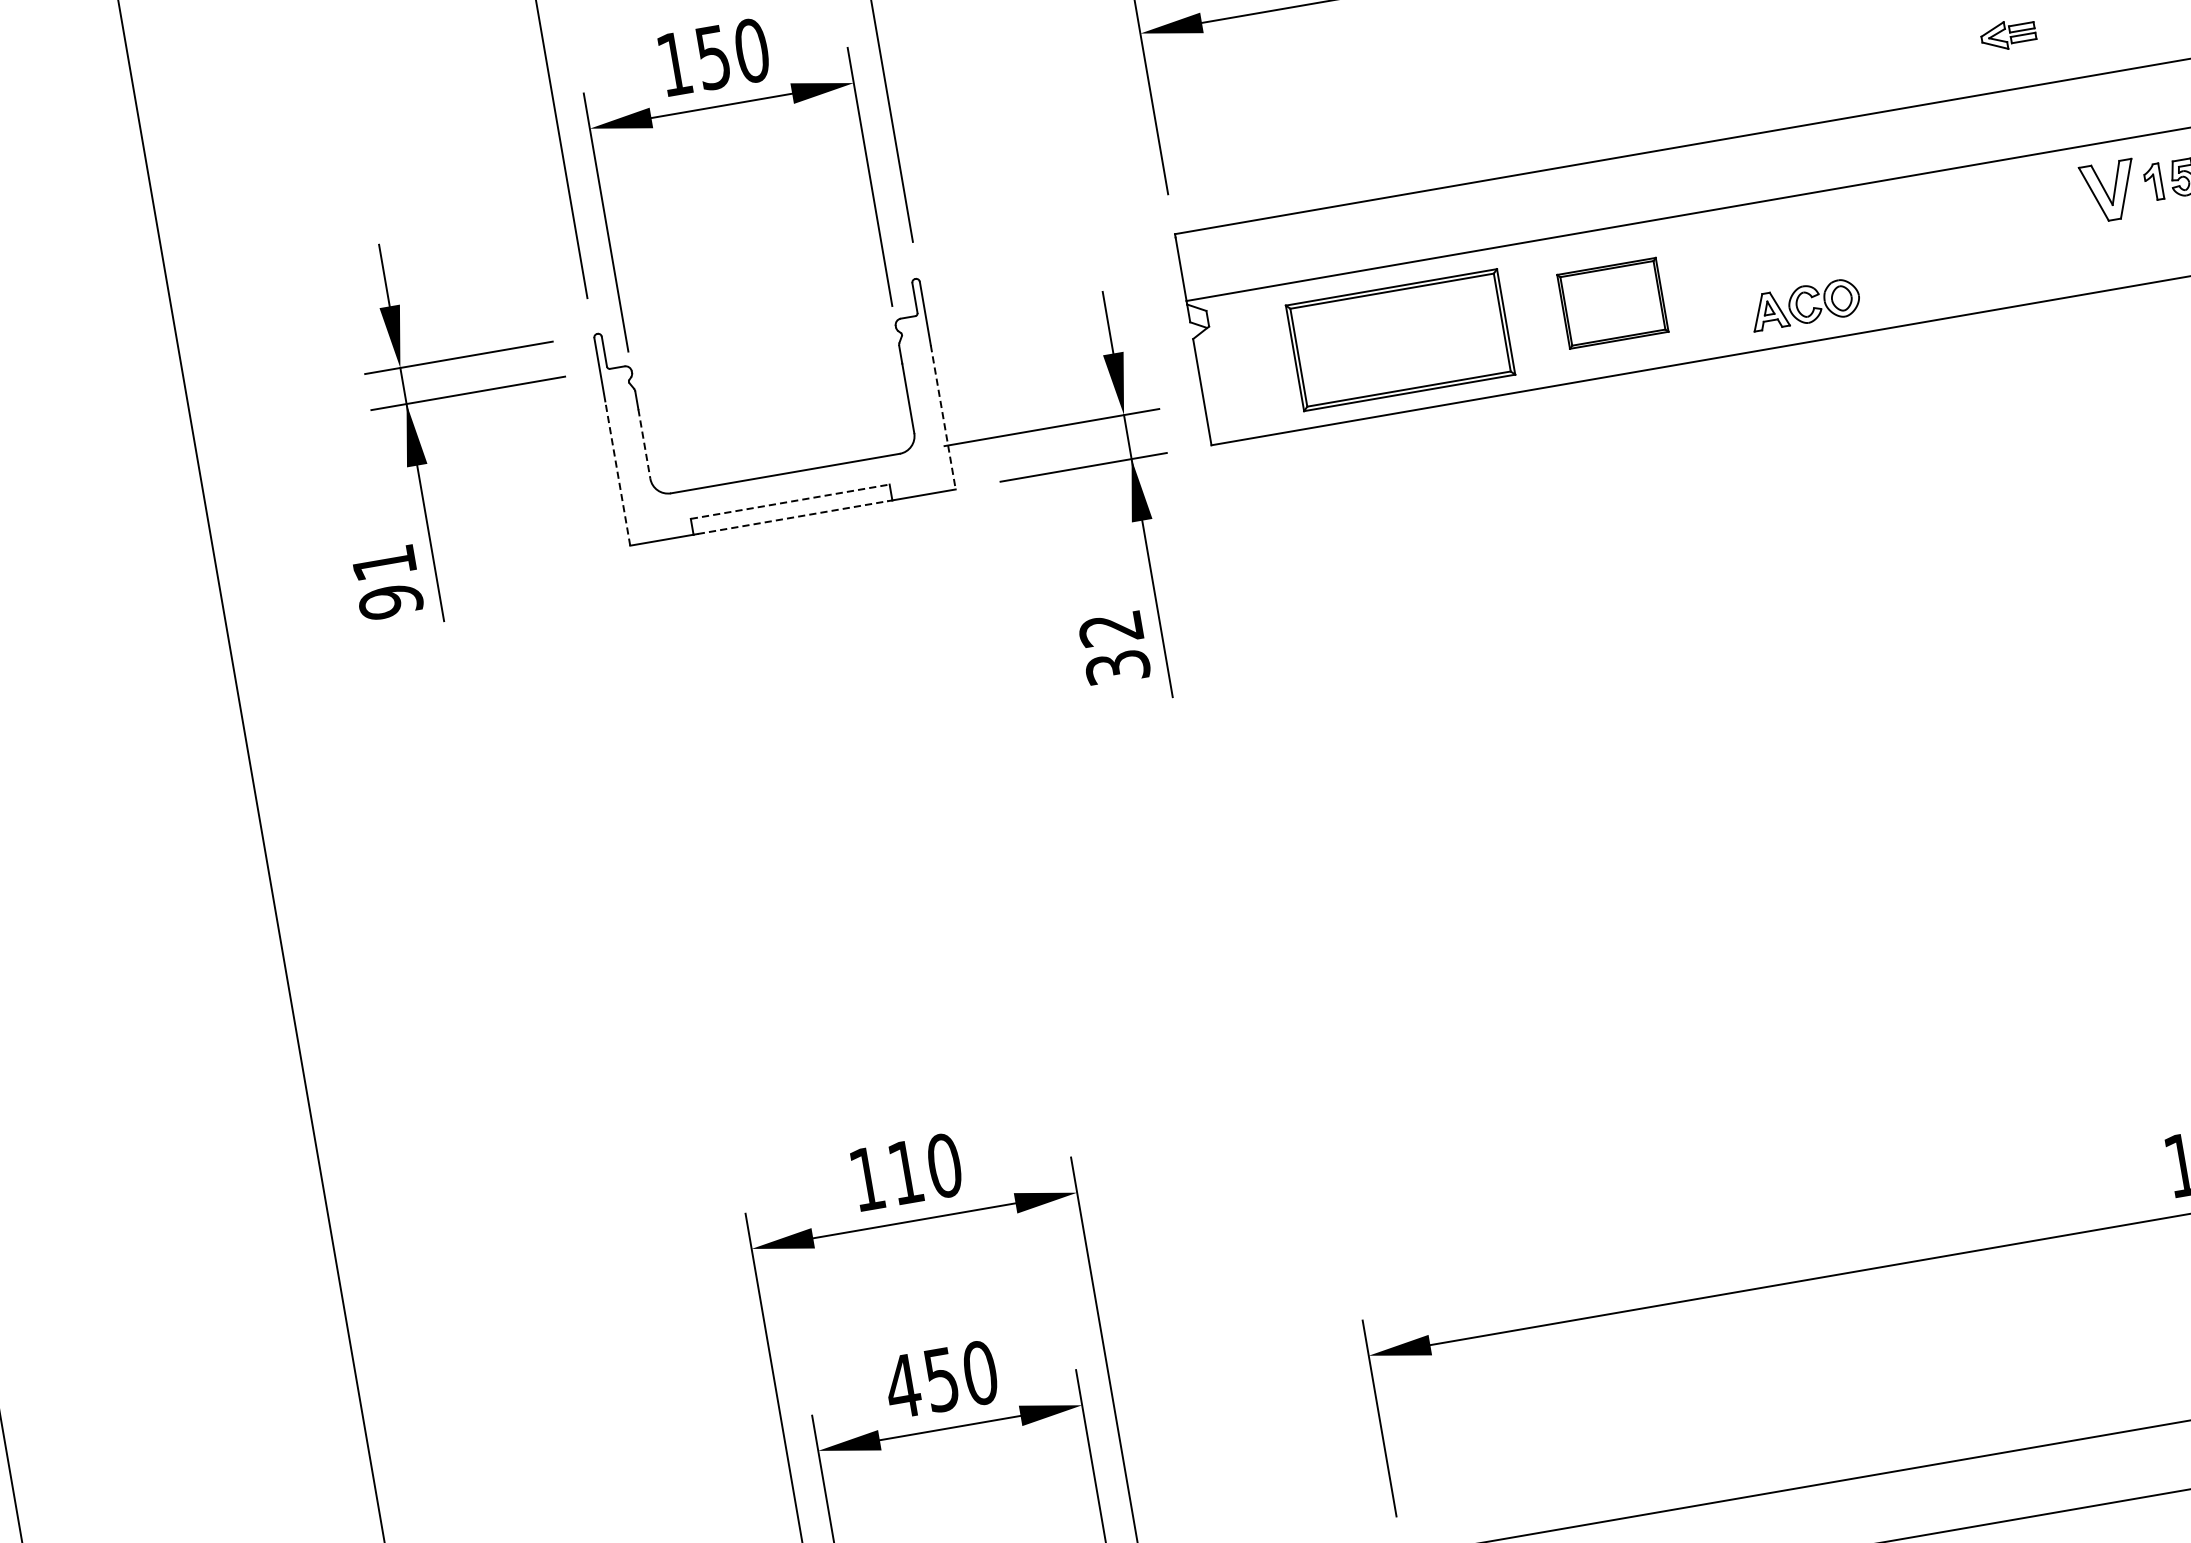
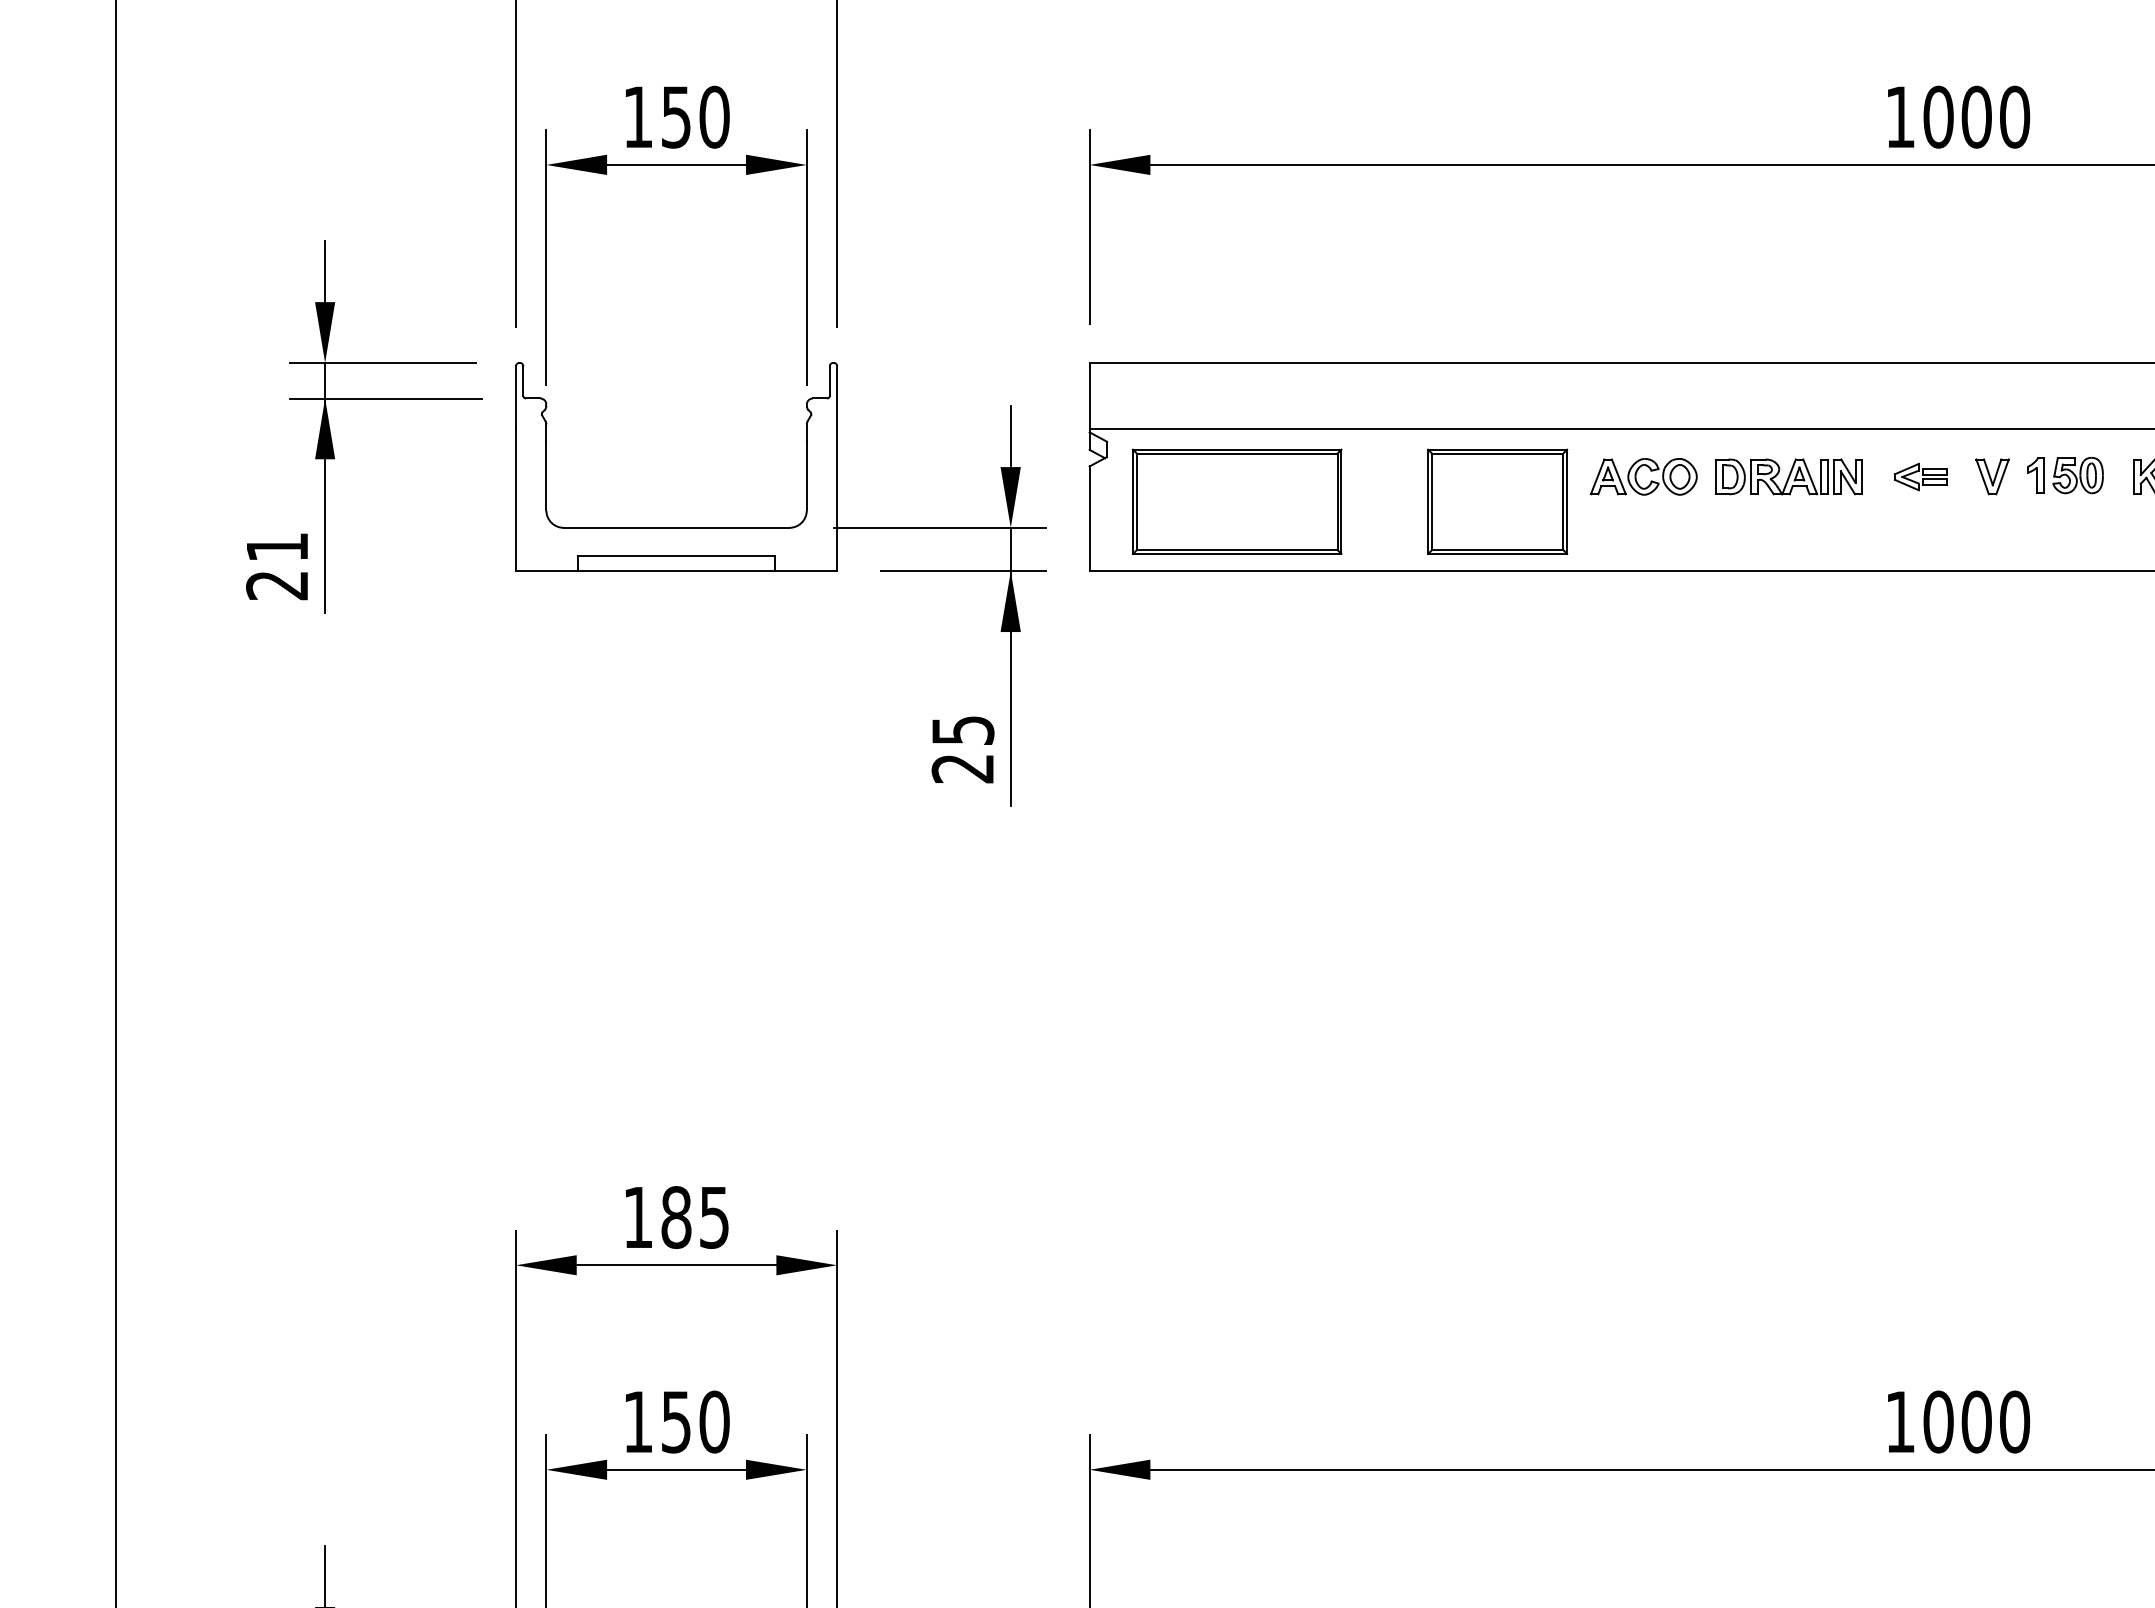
part: (2007, 34) -> (1920, 476), moved
part: (2109, 191) -> (1992, 476), size x0.62
part: (1903, 226) -> (1788, 476), added
part: (1612, 303) -> (1497, 501), size x1.43
part: (1797, 305) -> (1636, 476), moved
part: (1400, 339) -> (1237, 501), moved
line: (943, 417) -> (837, 500), dashed -> solid
line: (644, 444) -> (546, 476), dashed -> solid
line: (617, 473) -> (515, 499), dashed -> solid
line: (791, 501) -> (677, 555), dashed -> solid
line: (792, 517) -> (676, 571), dashed -> solid
text: (391, 601) -> (277, 585), 91 -> 21
text: (1113, 648) -> (962, 749), 32 -> 25
text: (925, 1169) -> (695, 1217), 110 -> 185
text: (903, 1385) -> (638, 1421), 450 -> 150

